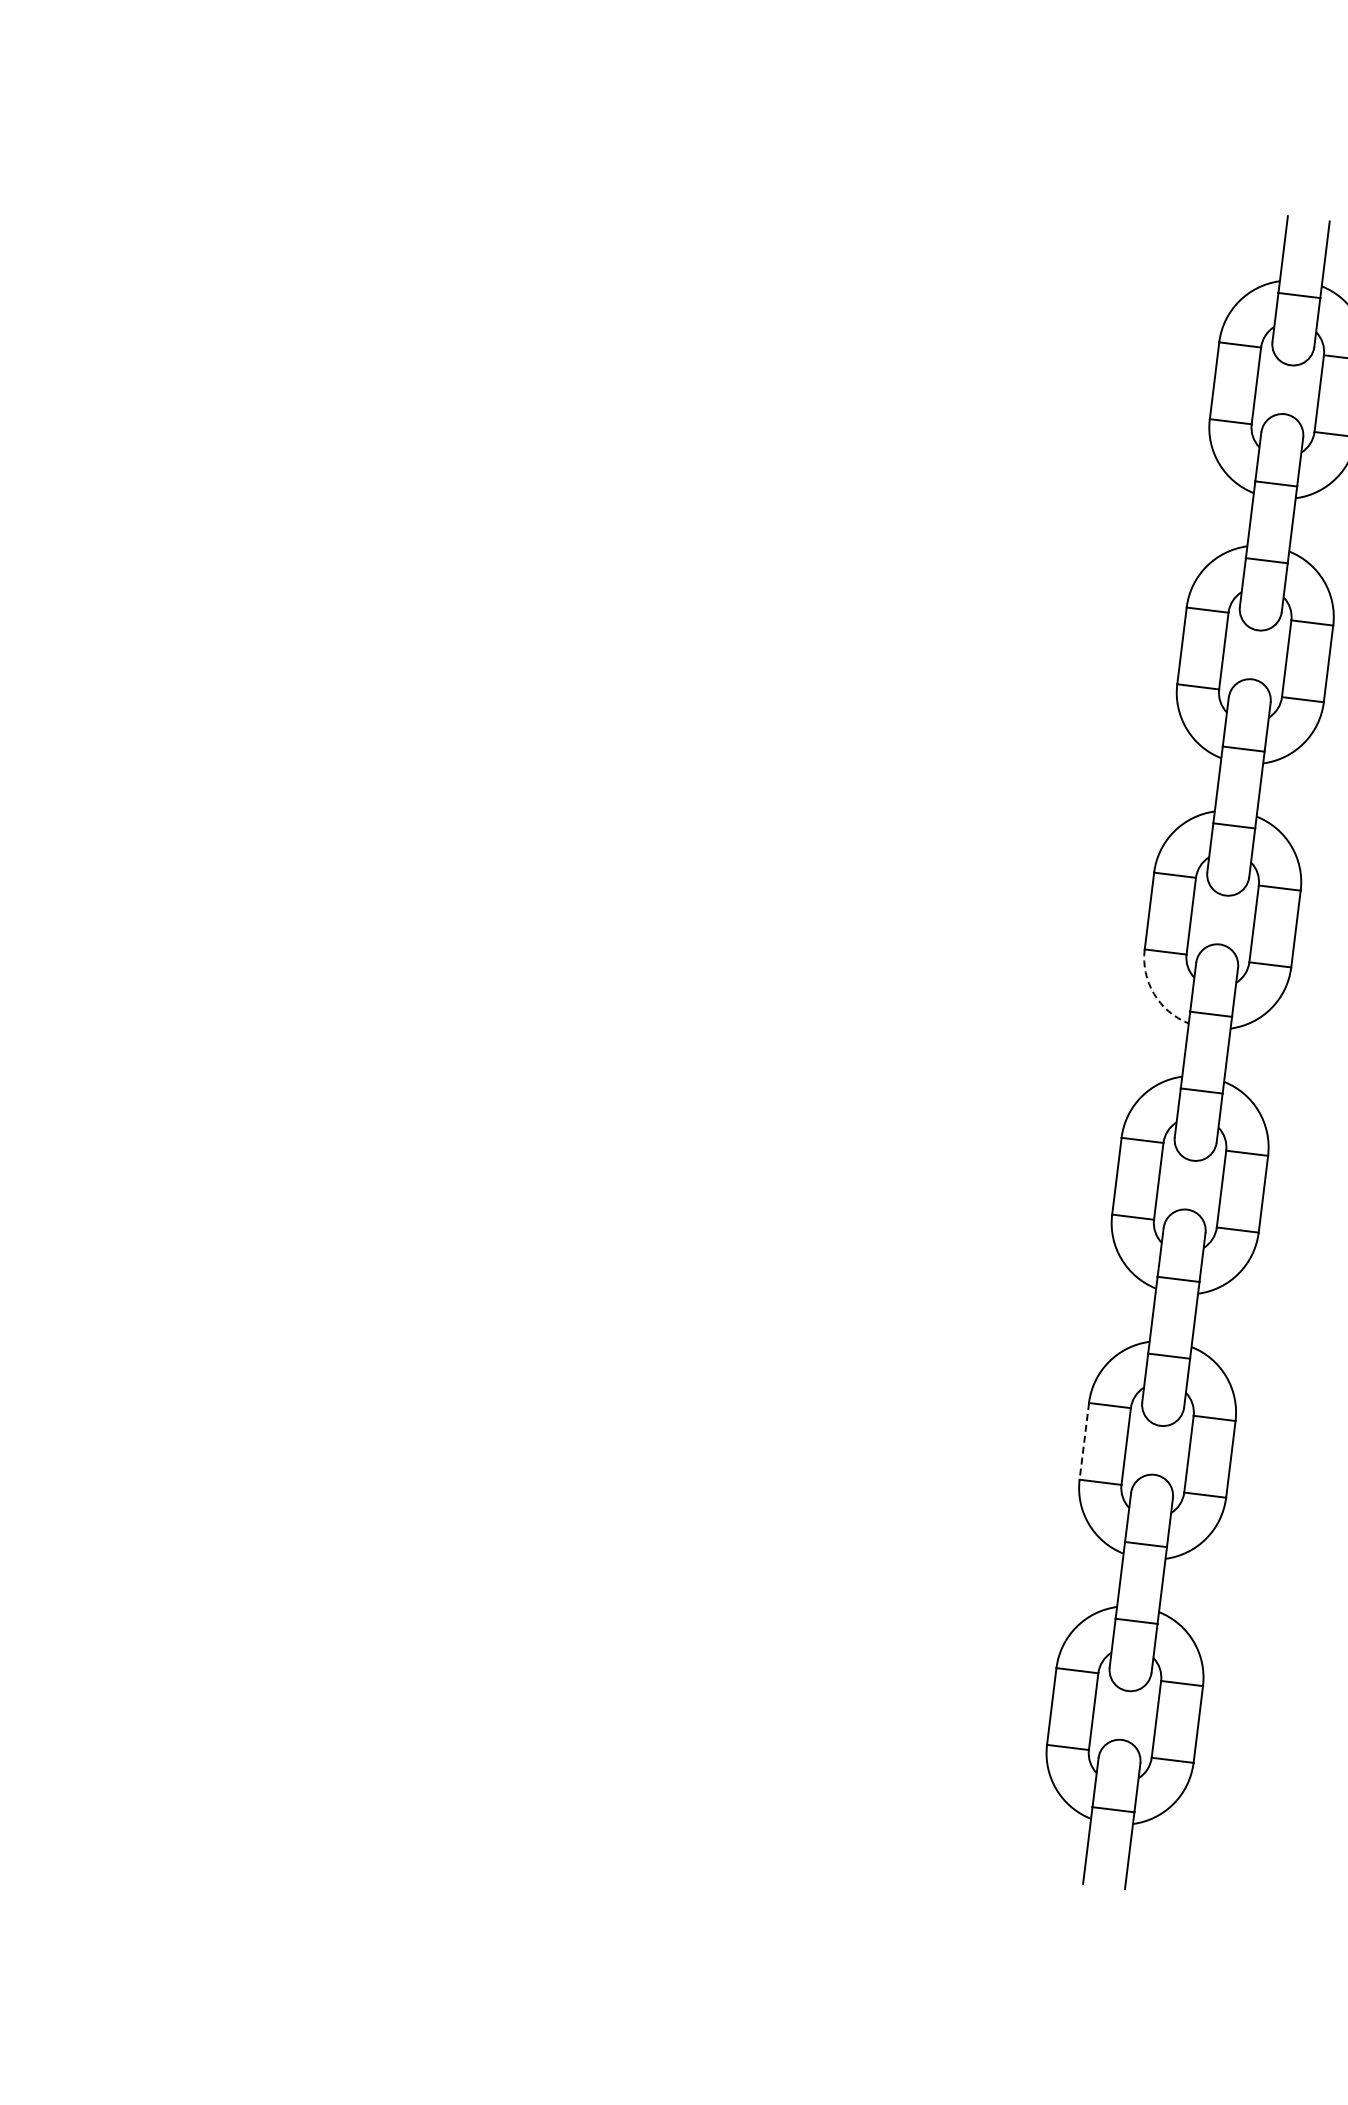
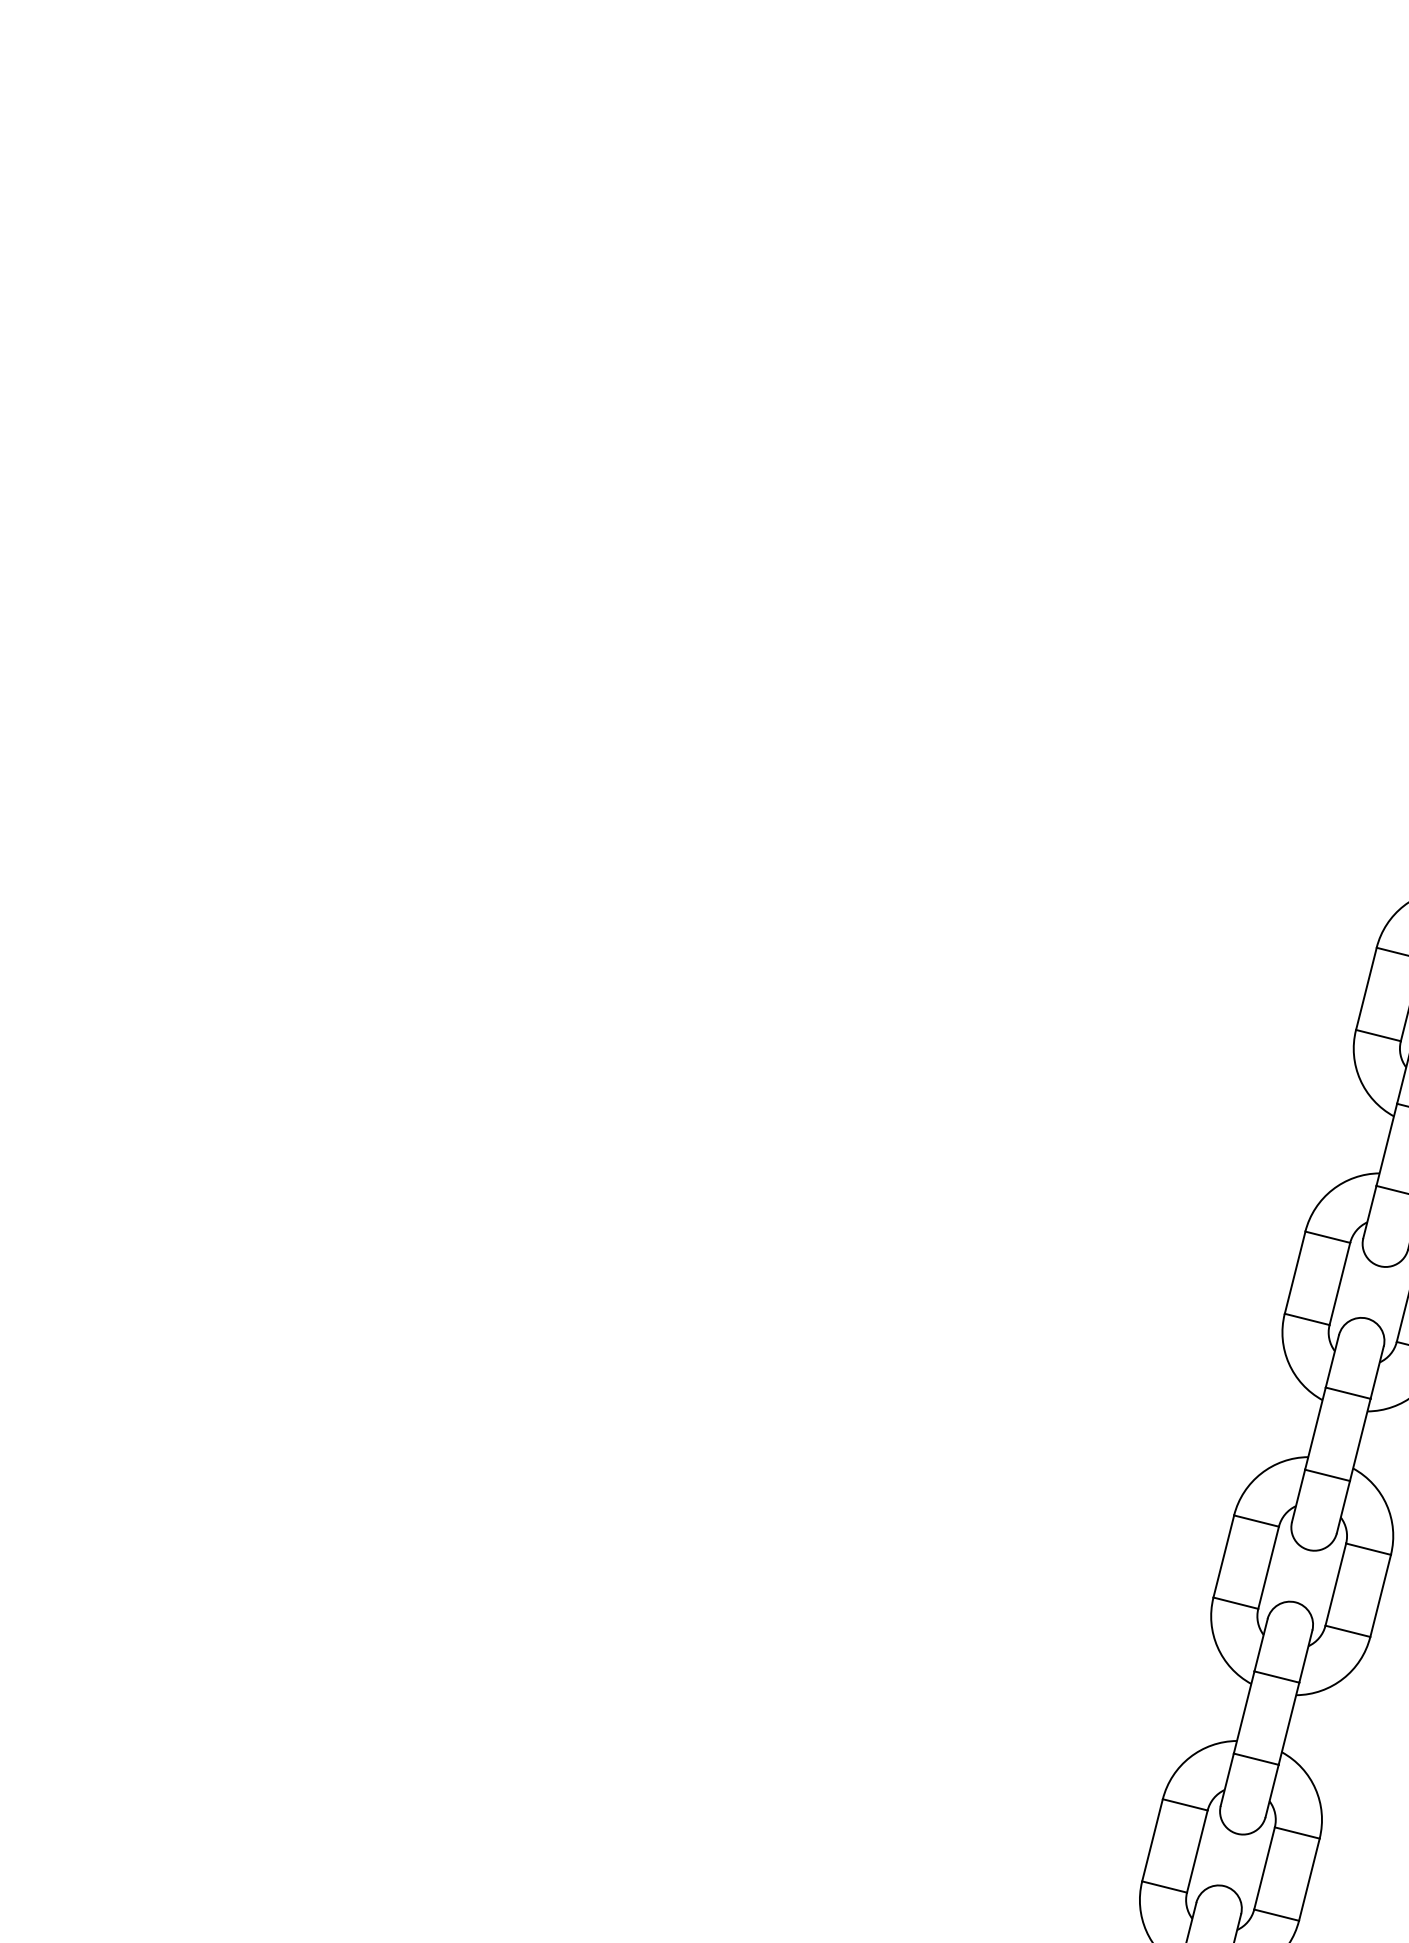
arc: (1154, 993) -> (1360, 1079), dashed -> solid
line: (1084, 1441) -> (1223, 1556), dashed -> solid

